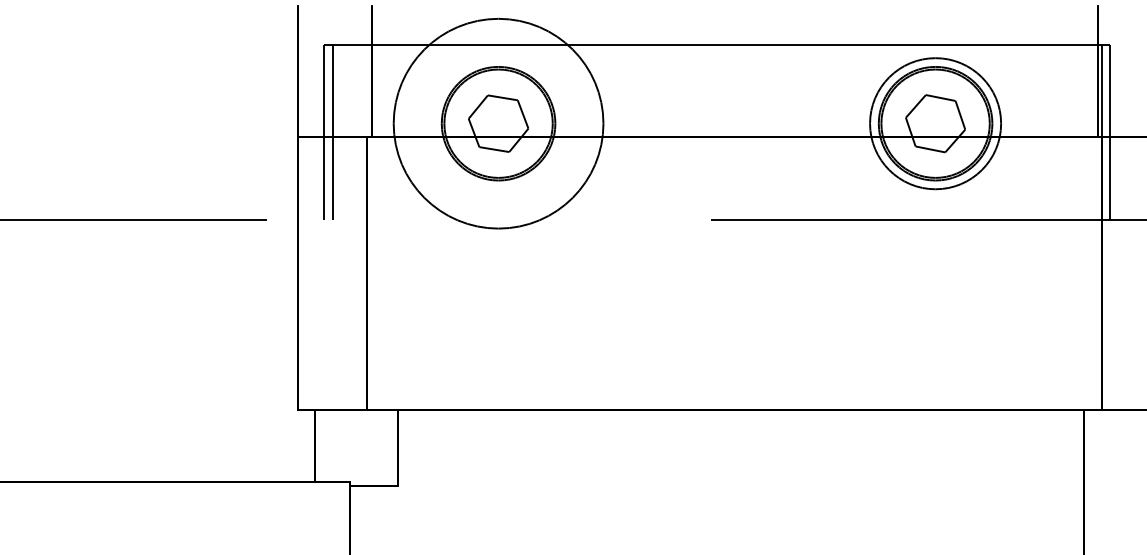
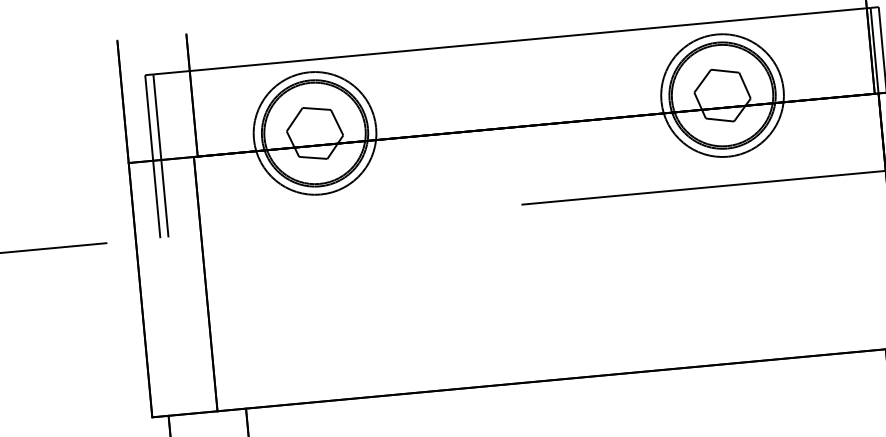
circle: (498, 123) -> (314, 133), size x0.62

